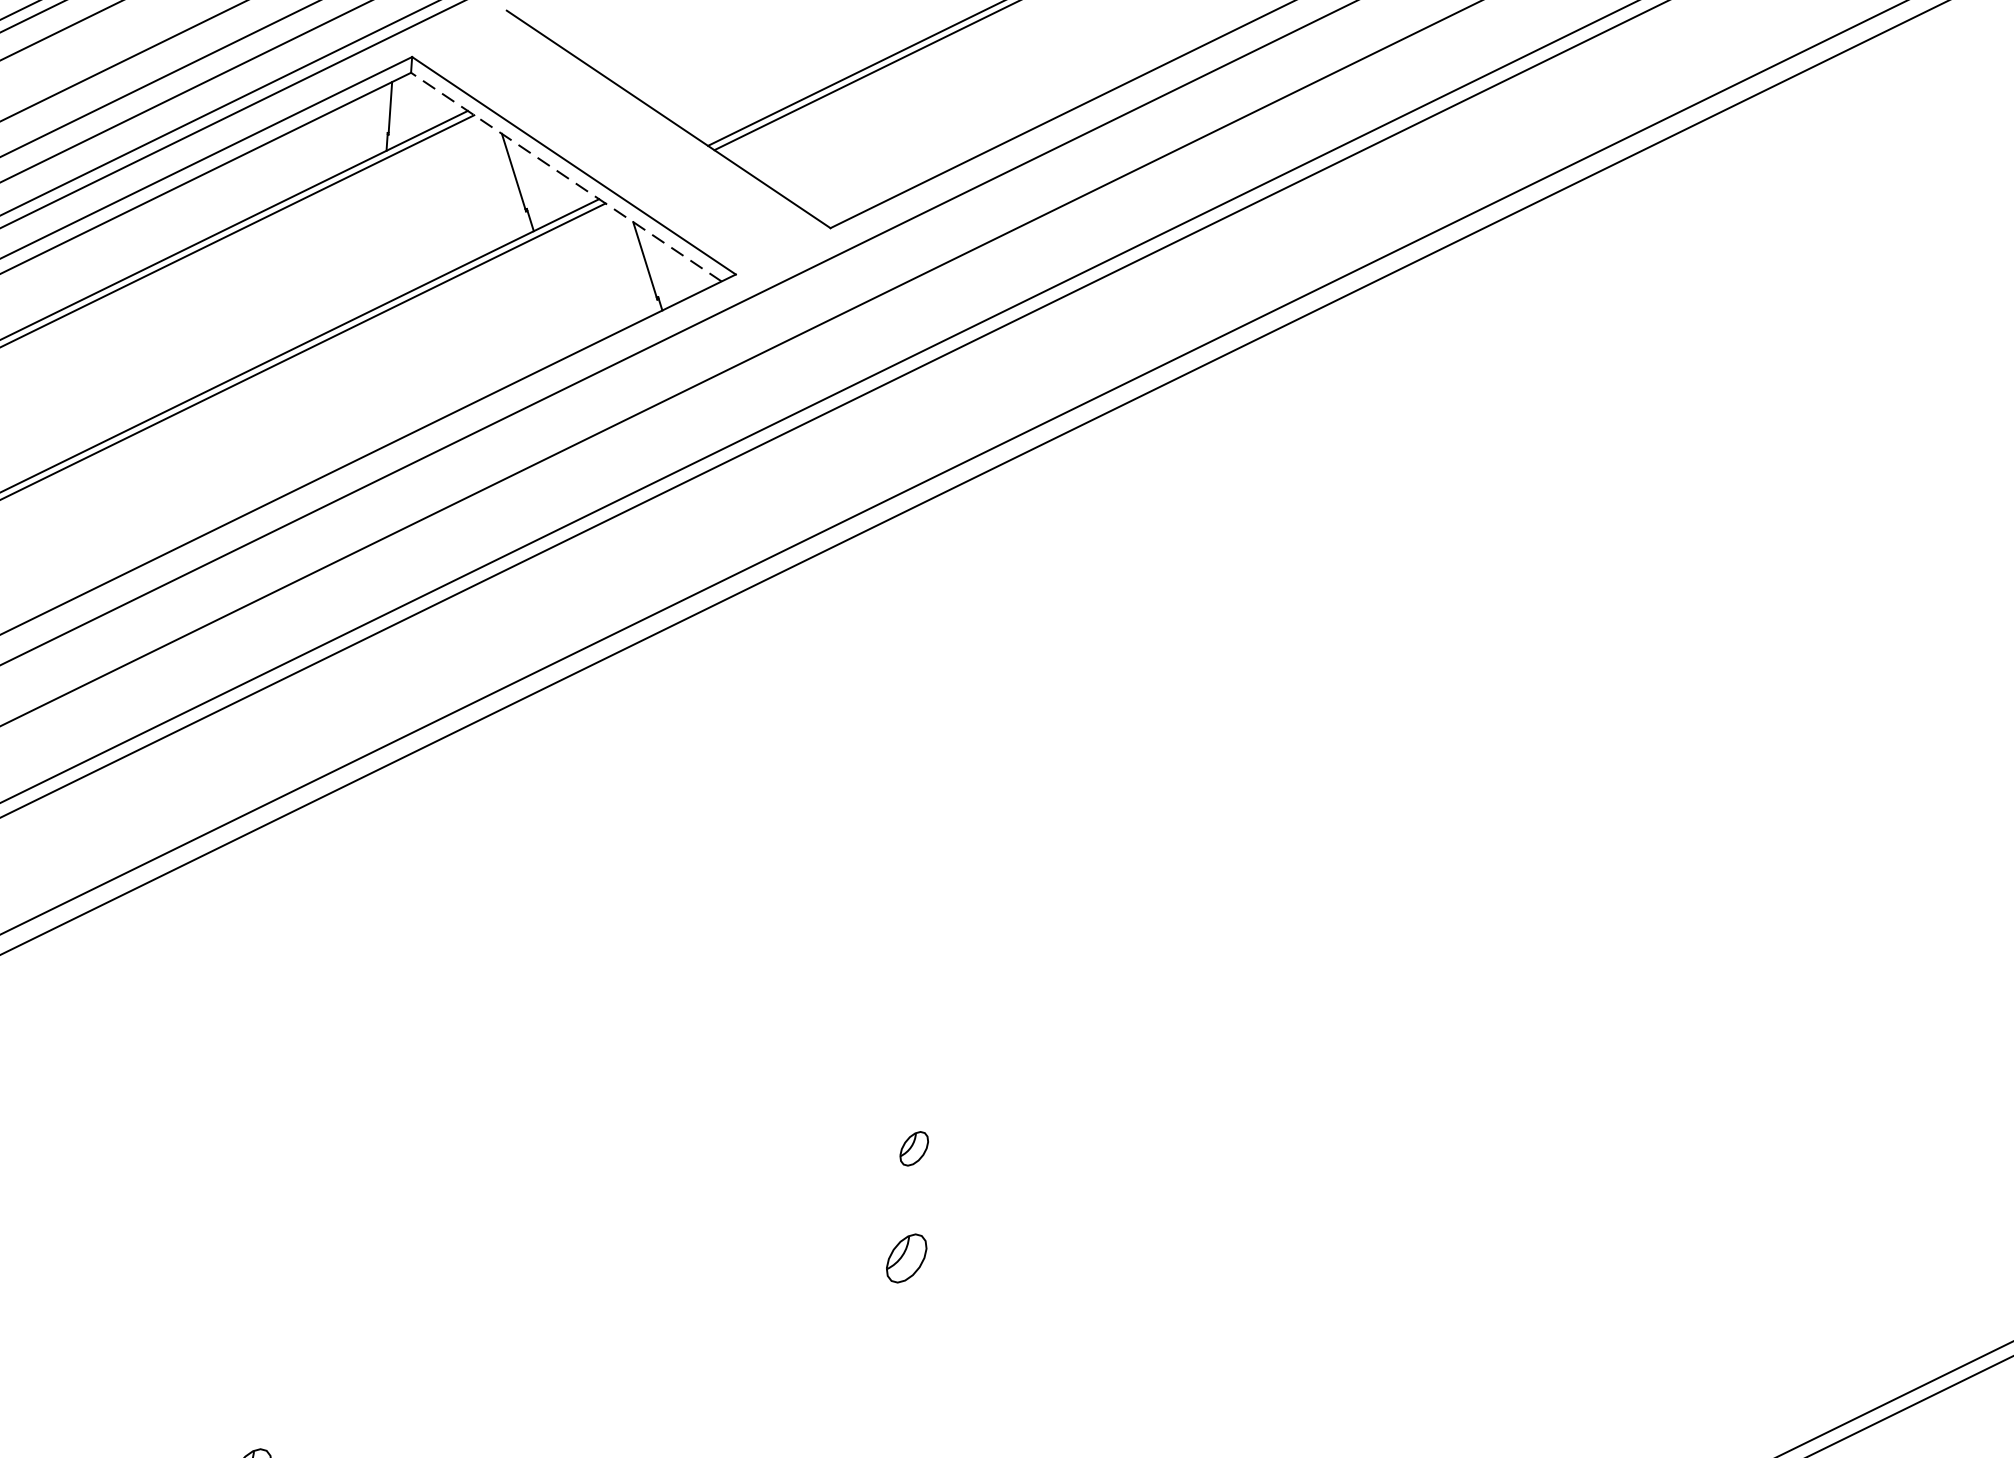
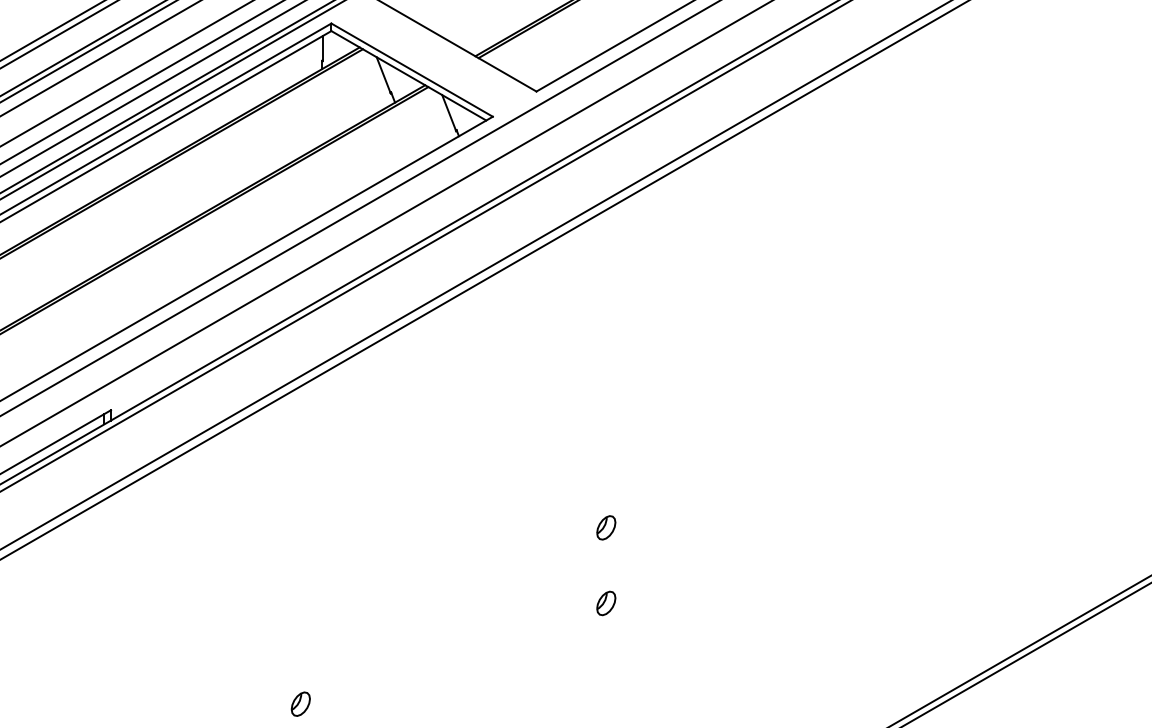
line: (565, 176) -> (408, 75), dashed -> solid
part: (914, 1147) -> (606, 527), size x1.43
part: (907, 1258) -> (606, 603), moved

